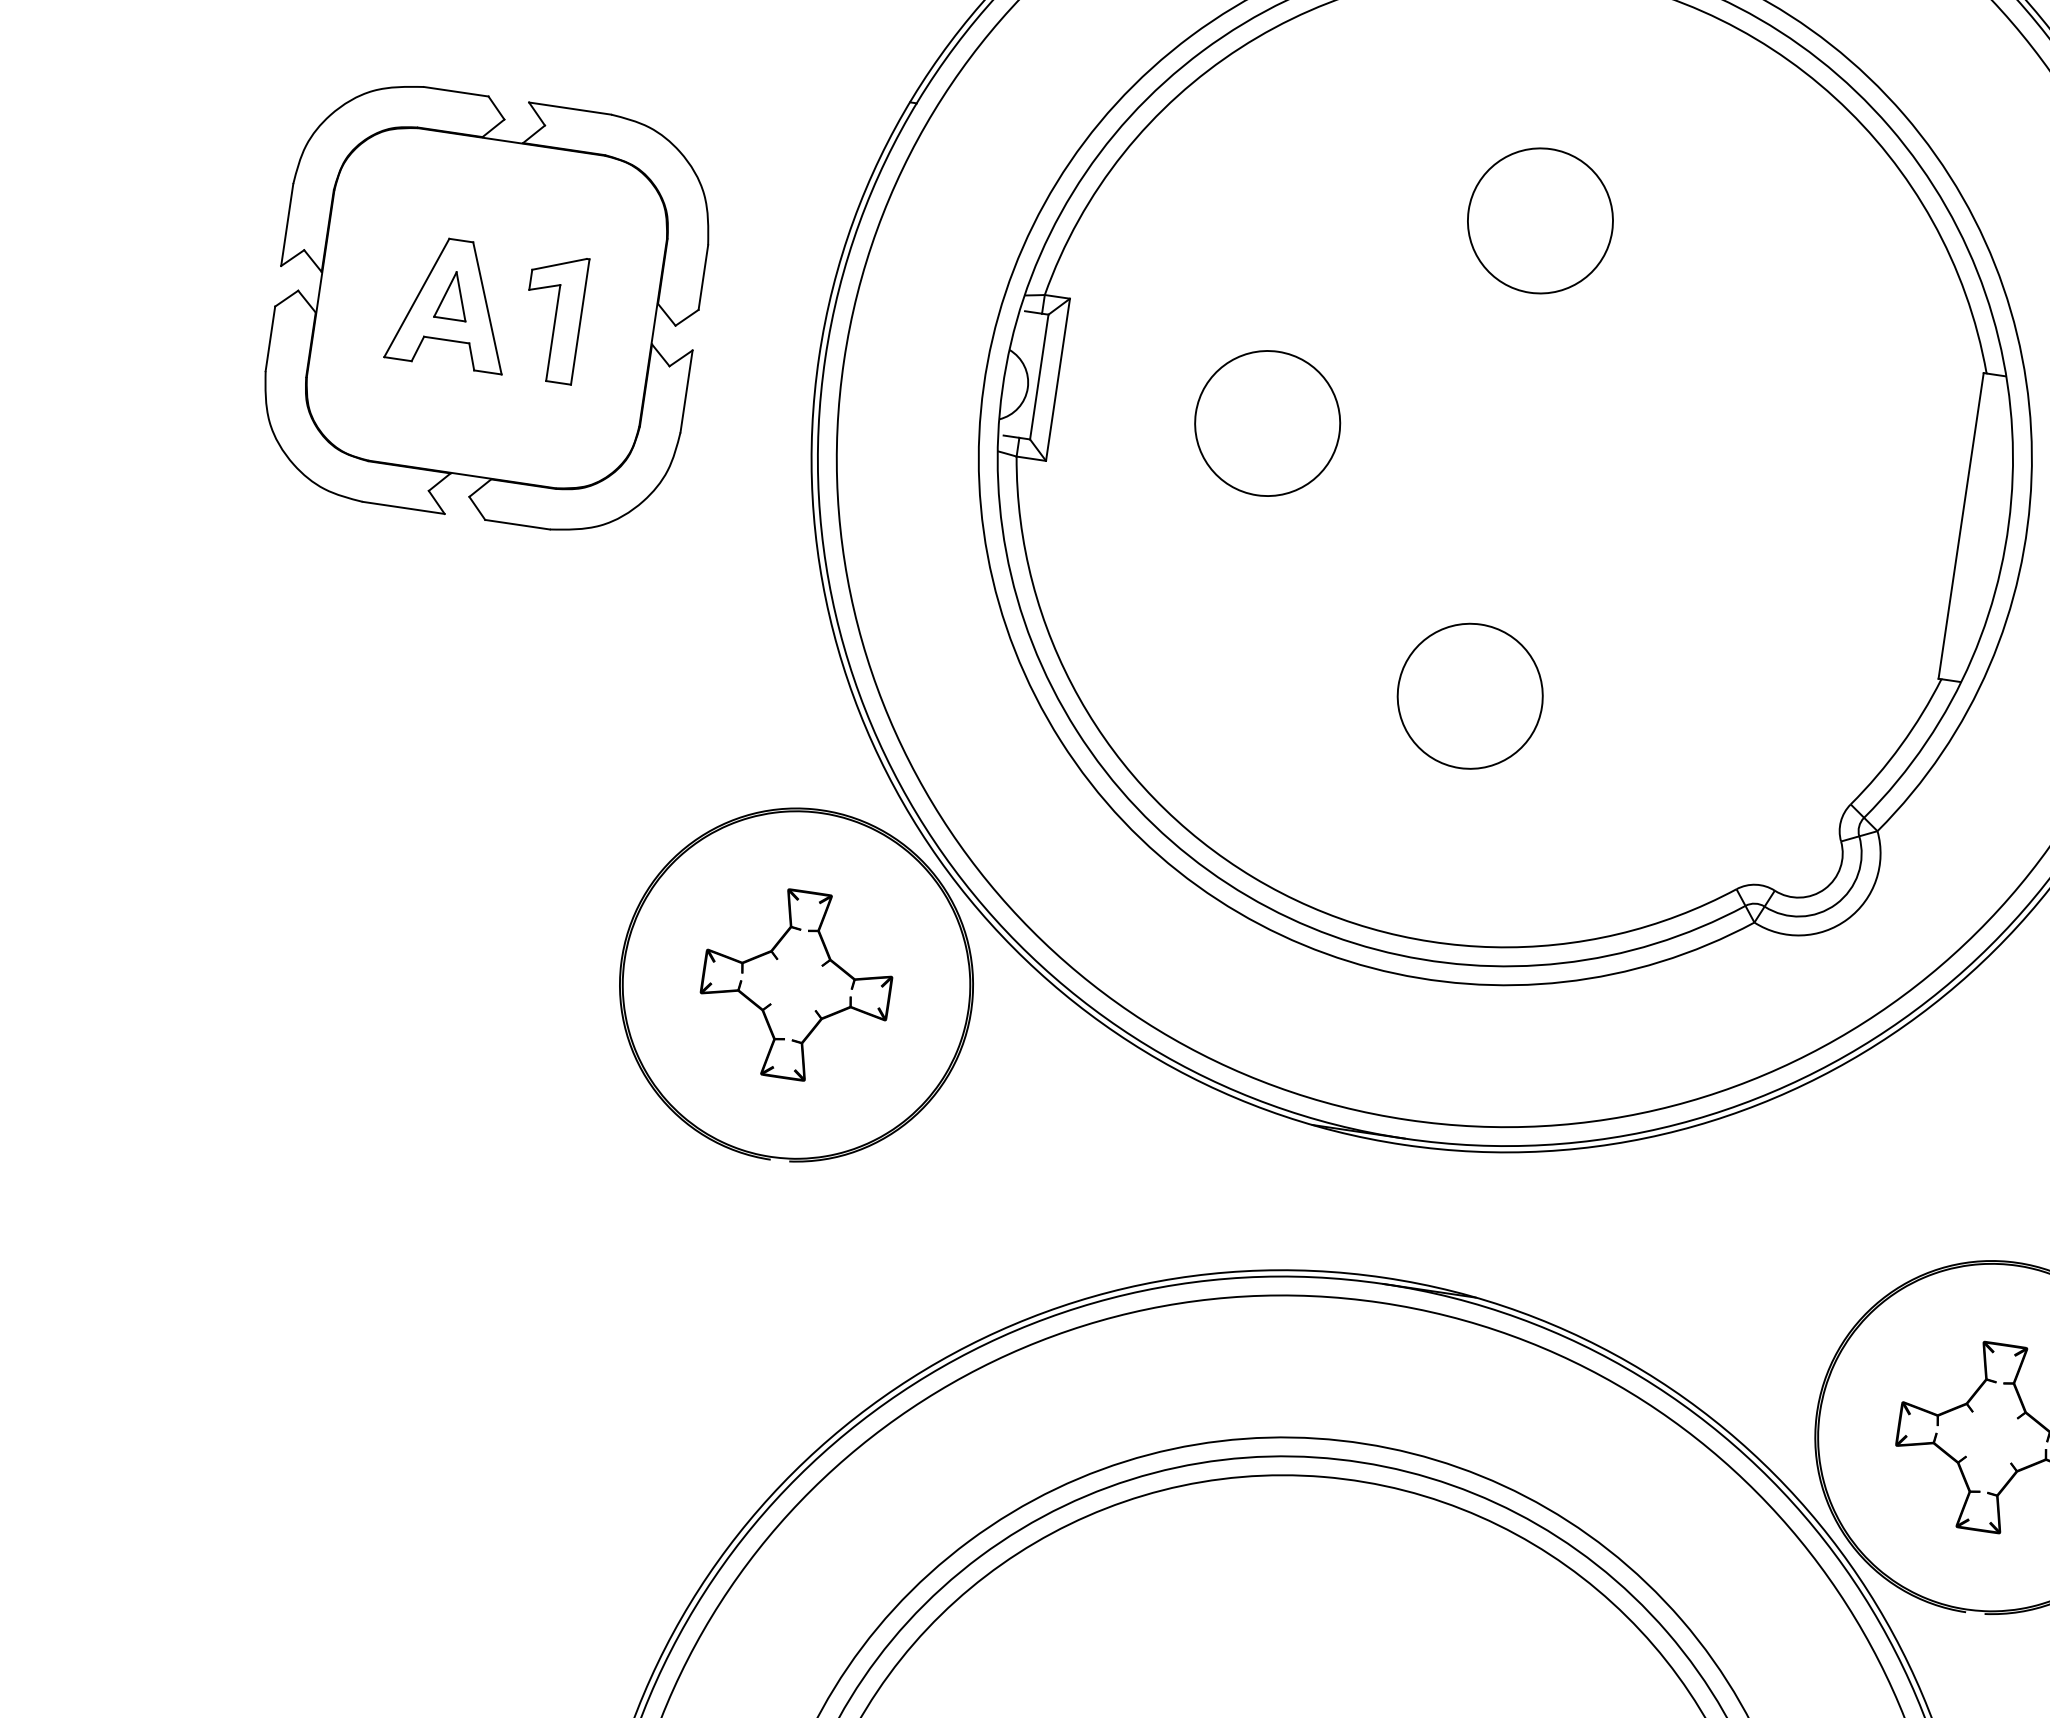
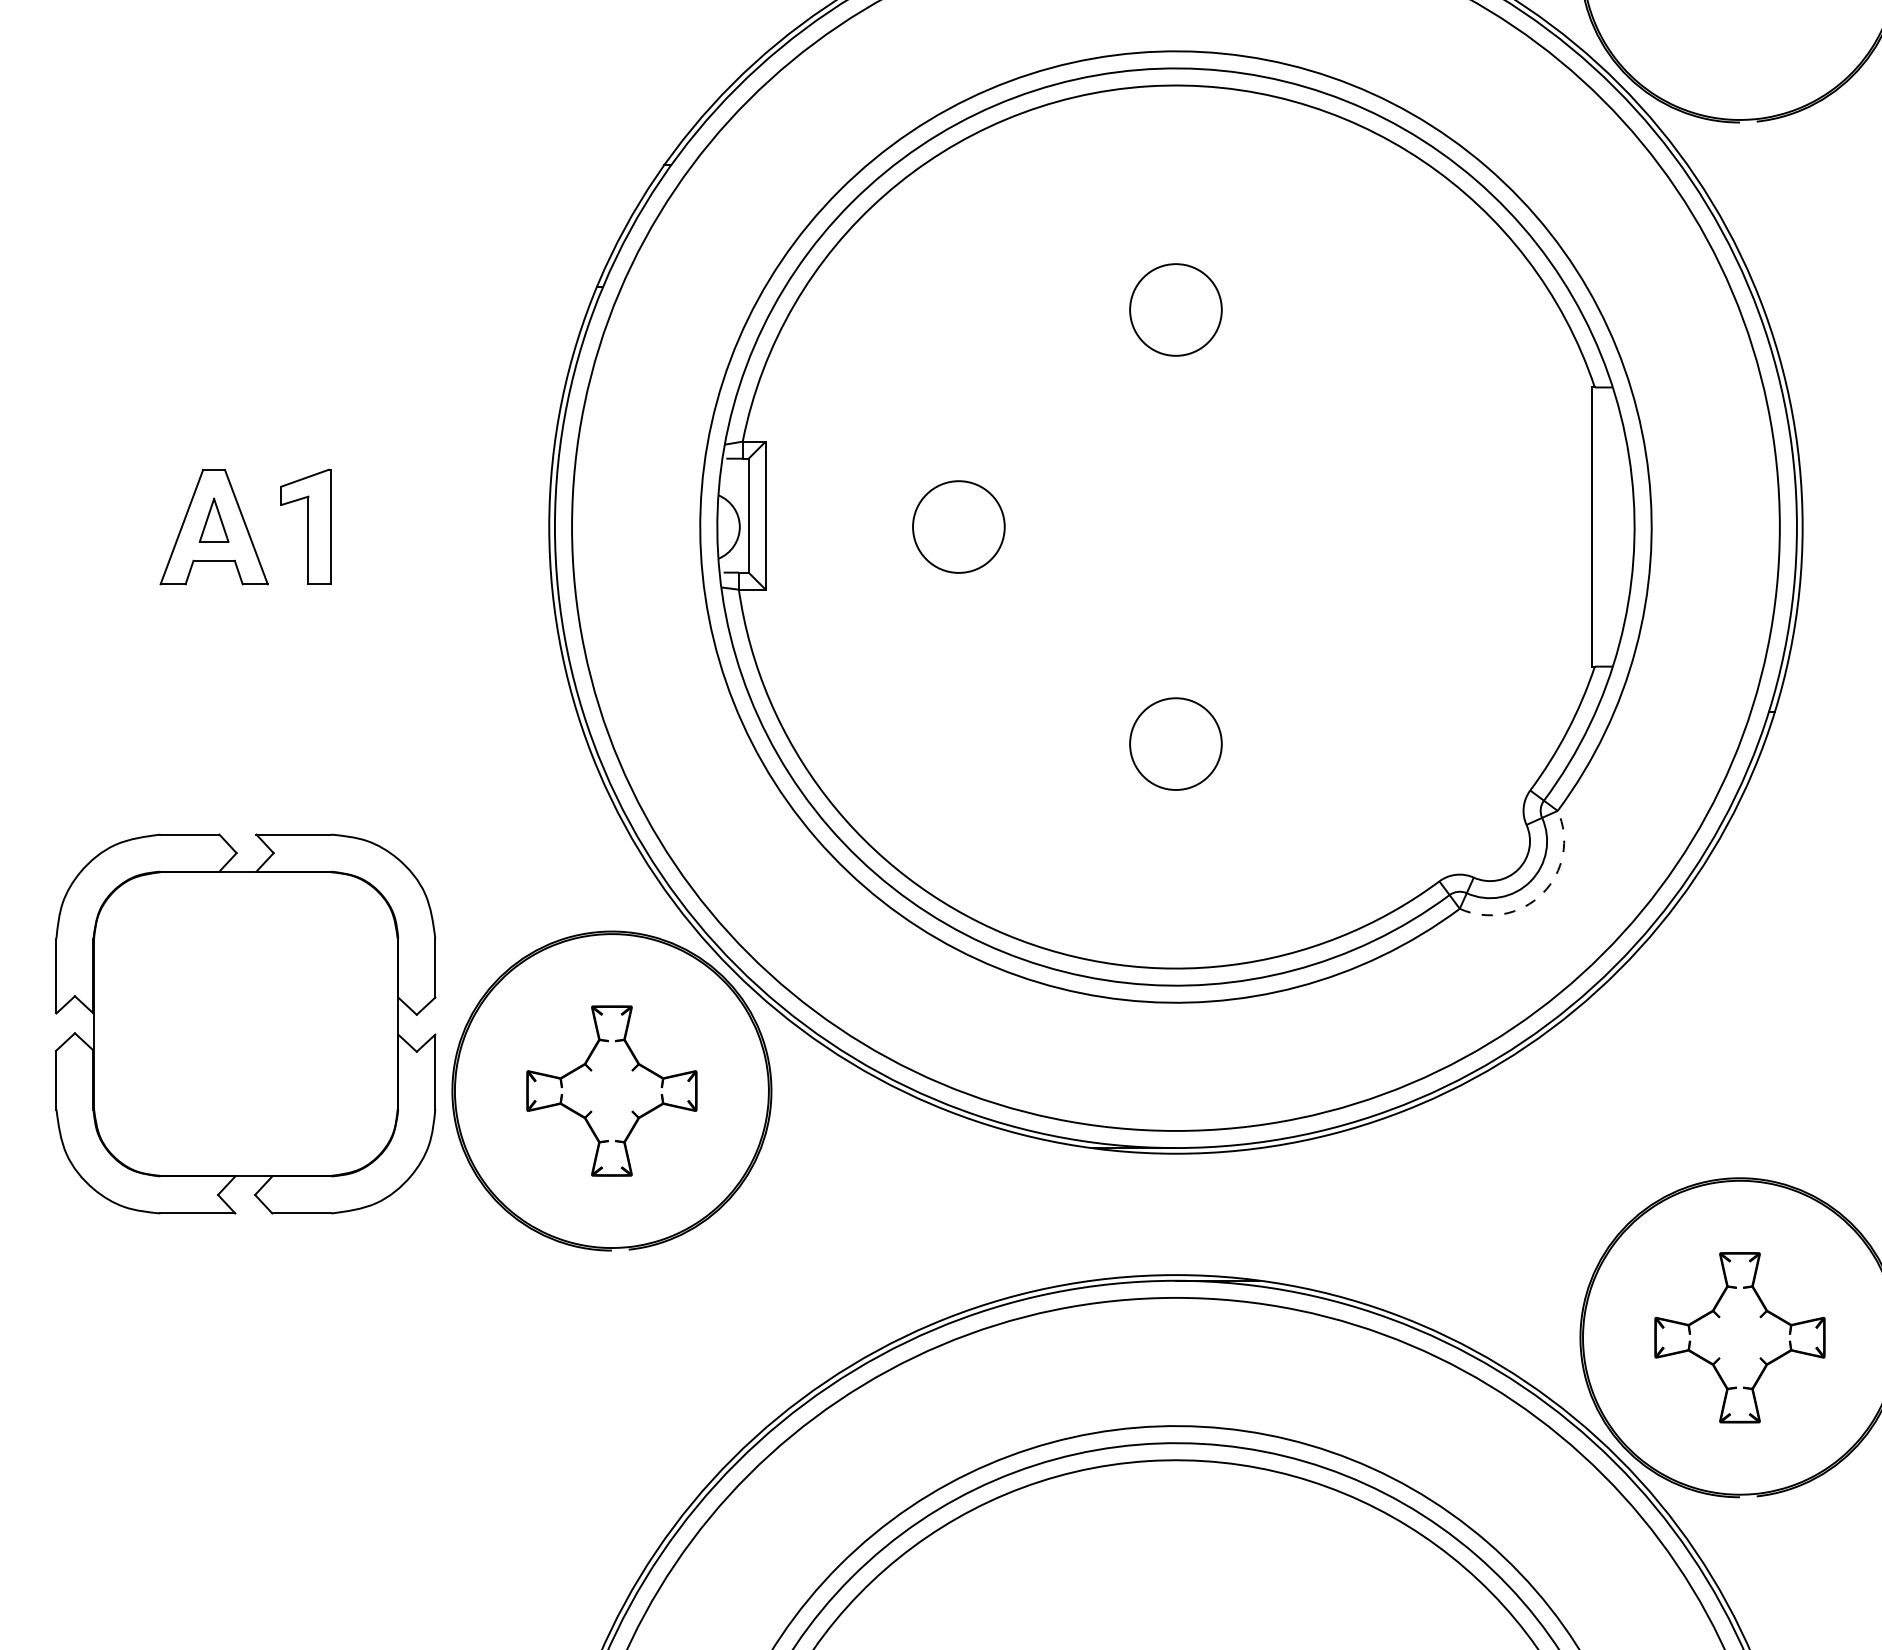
circle: (1540, 220) -> (1175, 309), size x0.7
part: (486, 307) -> (245, 1023), moved
circle: (1267, 422) -> (958, 526), size x0.7
circle: (1469, 695) -> (1175, 743), size x0.7
arc: (1847, 919) -> (1542, 893), solid -> dashed

